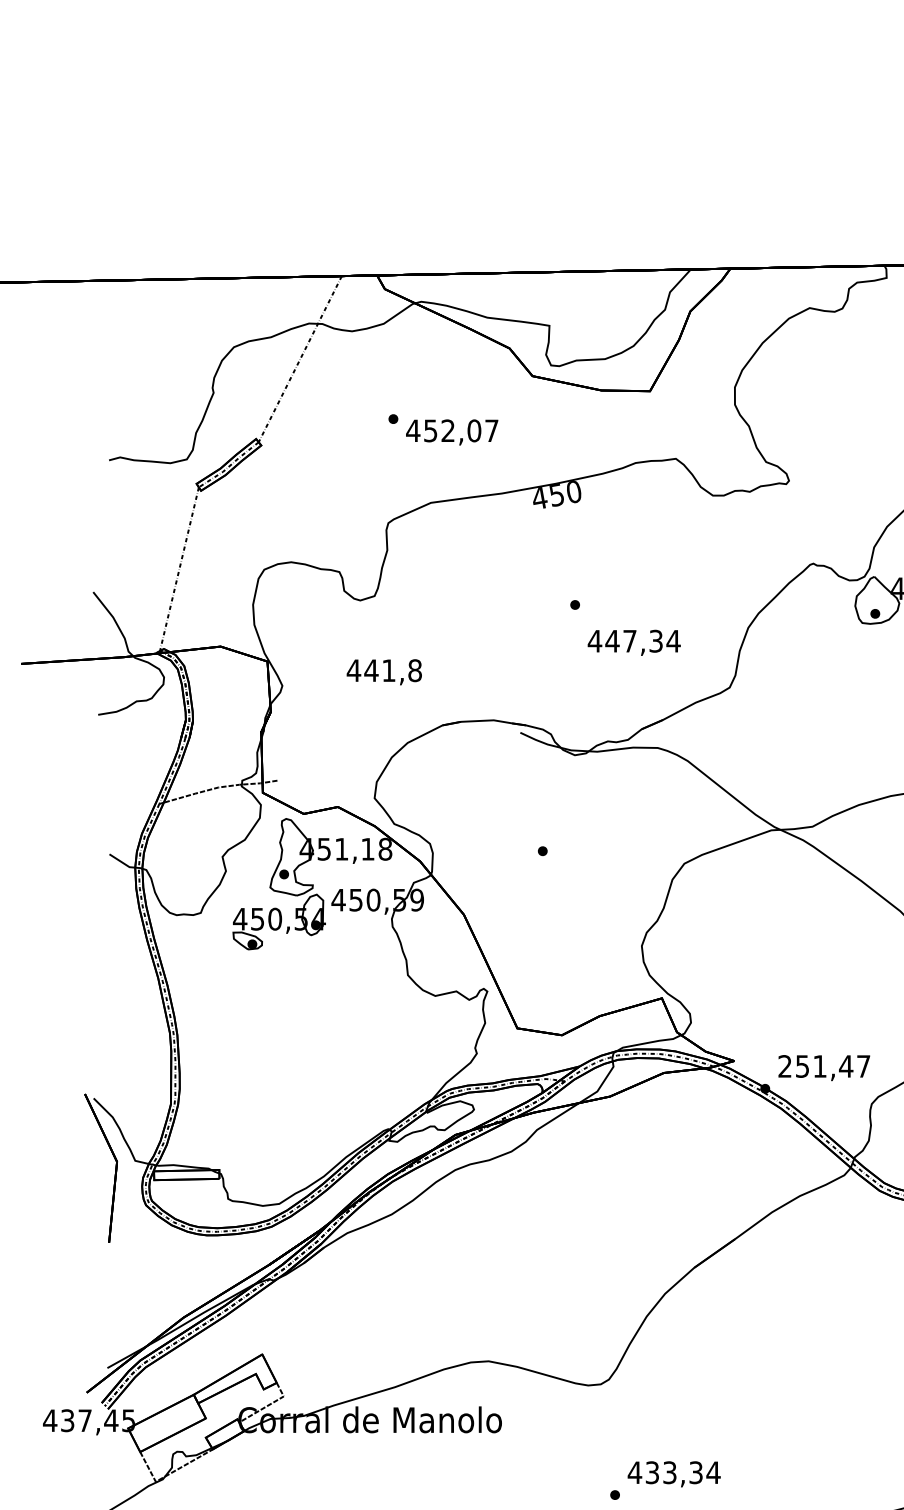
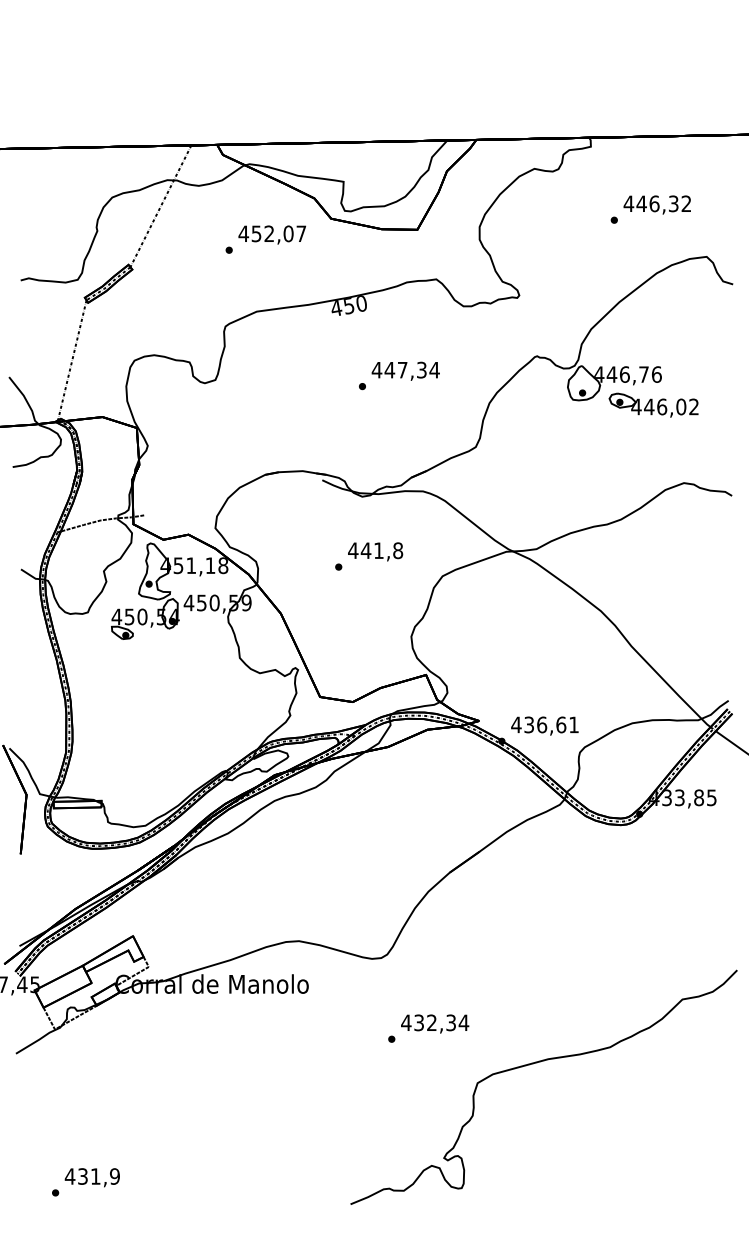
text: (452, 431) -> (272, 234), moved
text: (633, 641) -> (405, 370), moved
text: (384, 671) -> (375, 551), moved
text: (823, 1065) -> (544, 724), 251,47 -> 436,61
text: (669, 1472) -> (431, 1022), 433,34 -> 432,34

